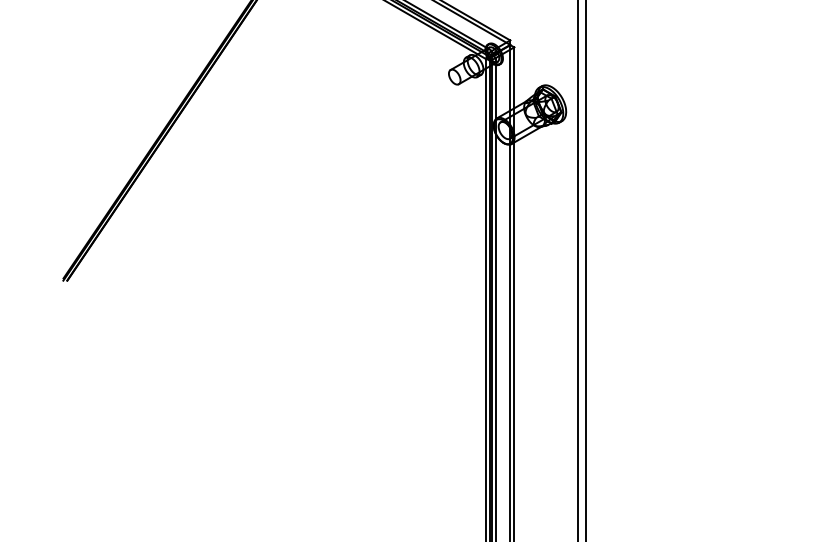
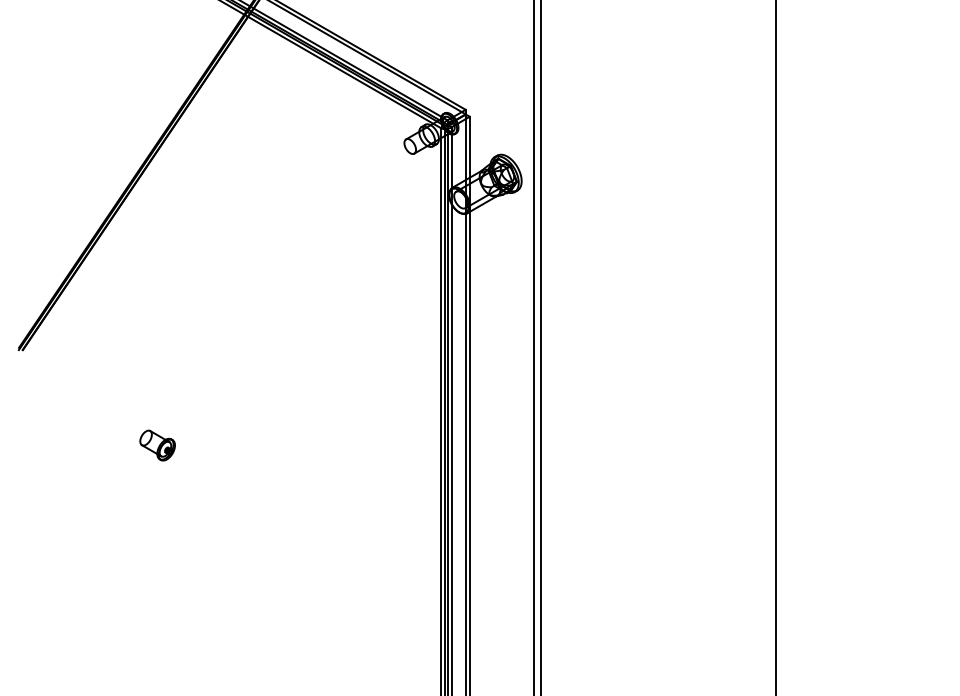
part: (202, 376) -> (157, 445), added

